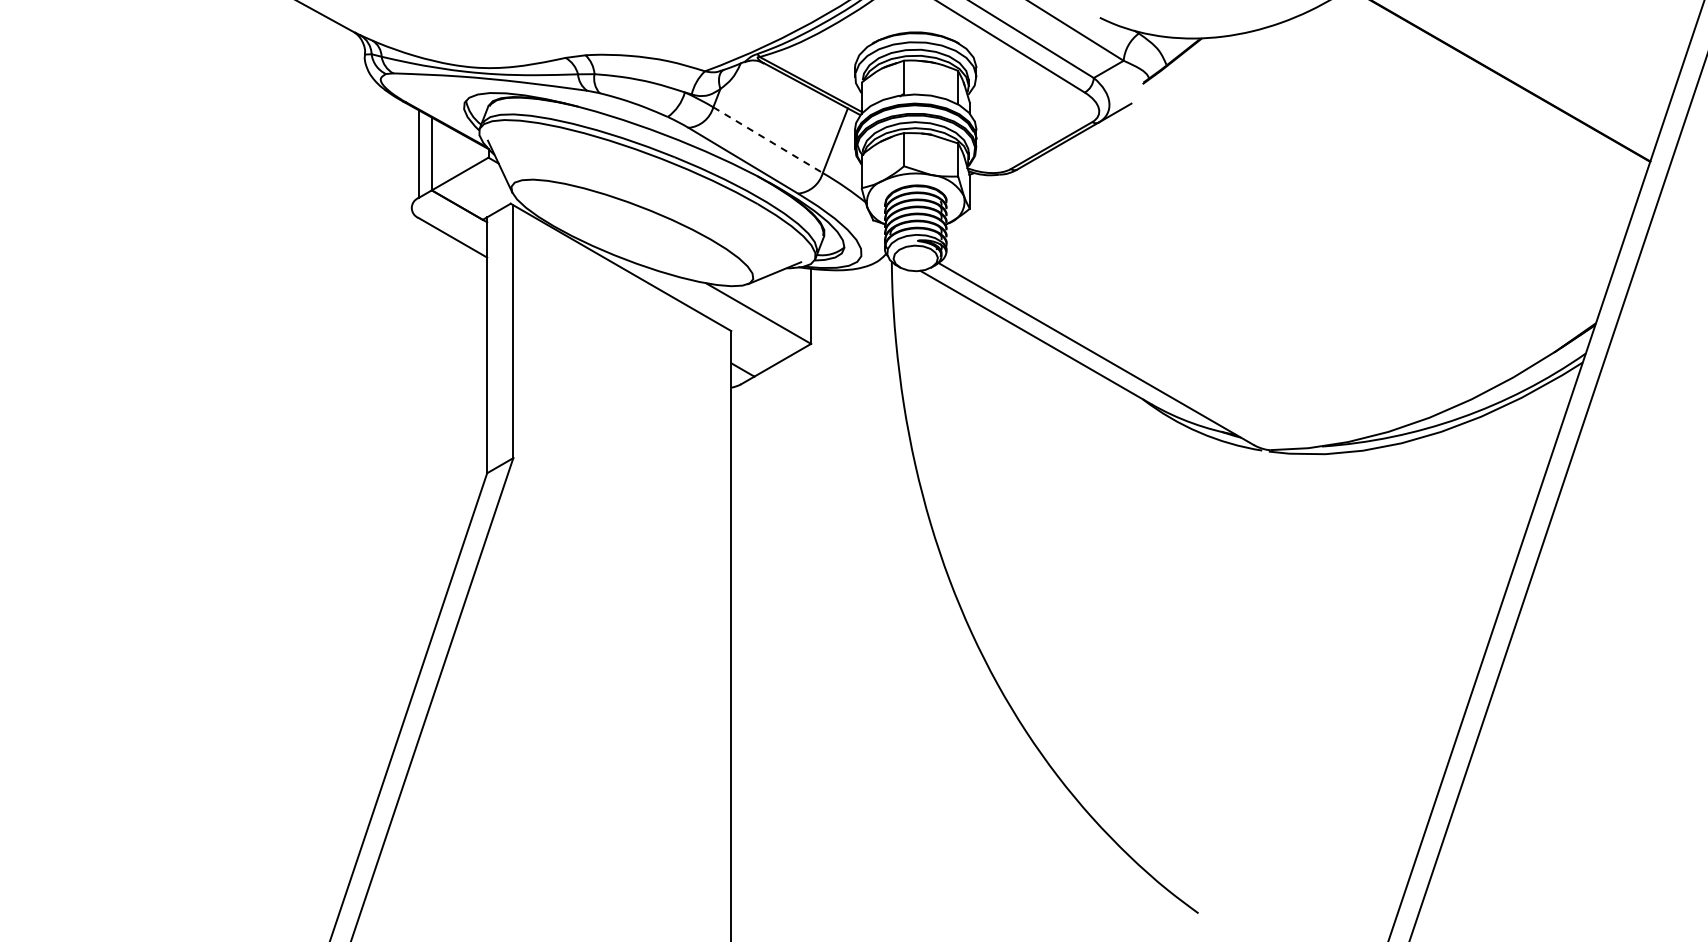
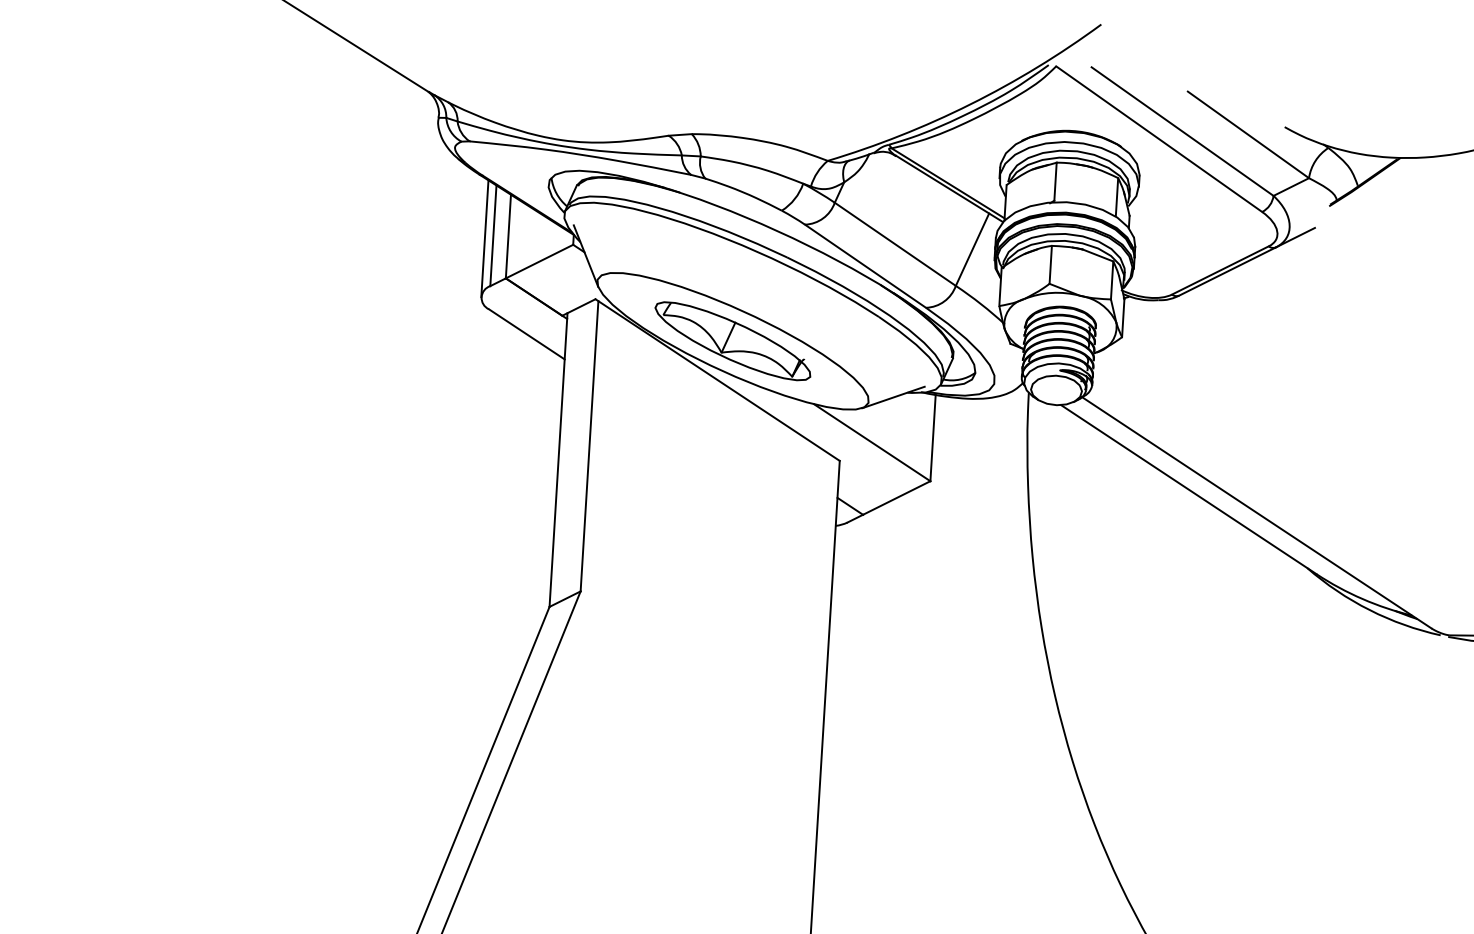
line: (768, 140) -> (895, 244), dashed -> solid
line: (411, 157) -> (484, 239), added
part: (632, 232) -> (733, 340), added

